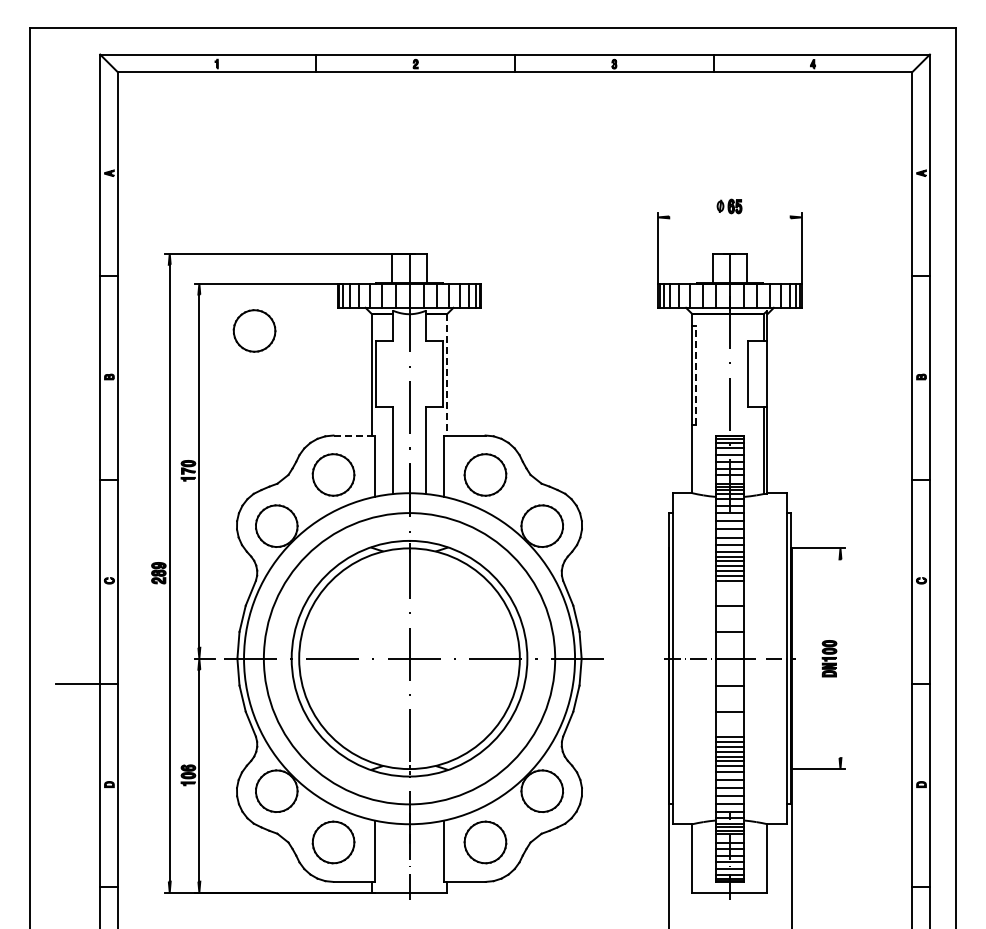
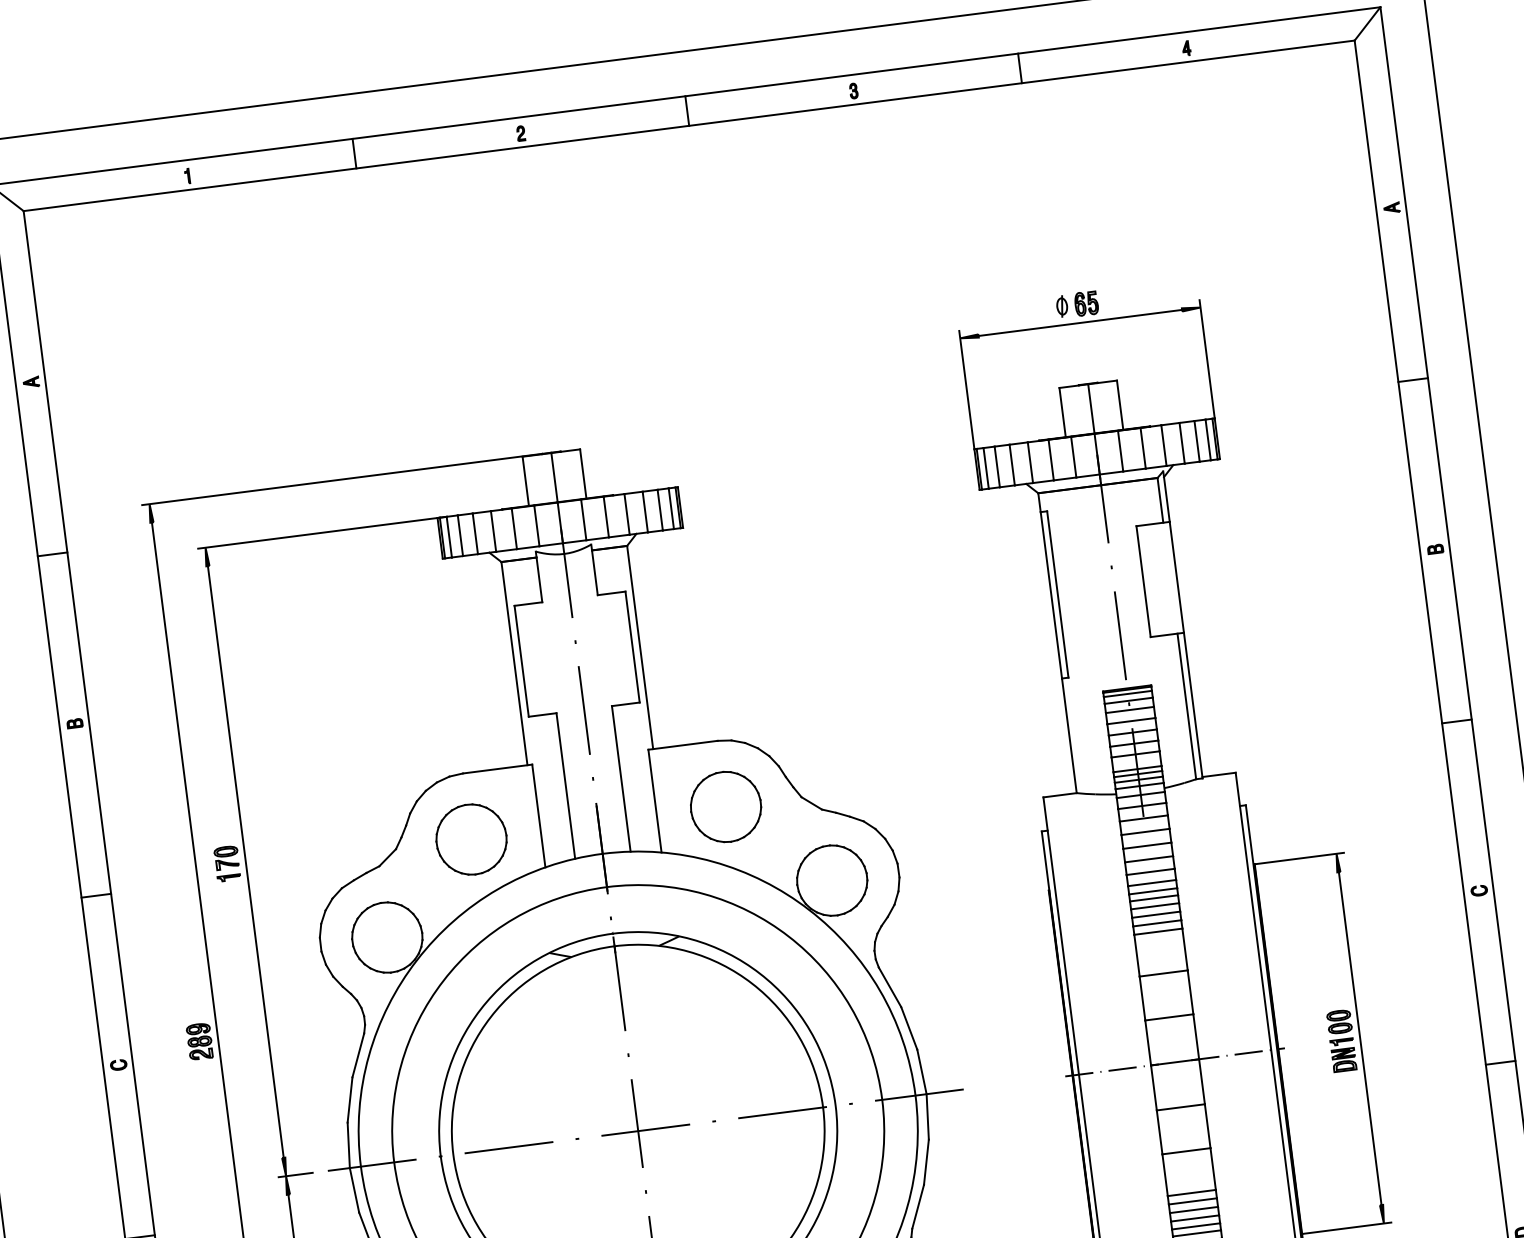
line: (729, 217) -> (1079, 323), added
part: (254, 330) -> (308, 614), removed
line: (447, 374) -> (640, 646), dashed -> solid
line: (696, 375) -> (1058, 595), dashed -> solid
line: (354, 435) -> (498, 768), dashed -> solid
line: (840, 658) -> (1360, 1038), added

